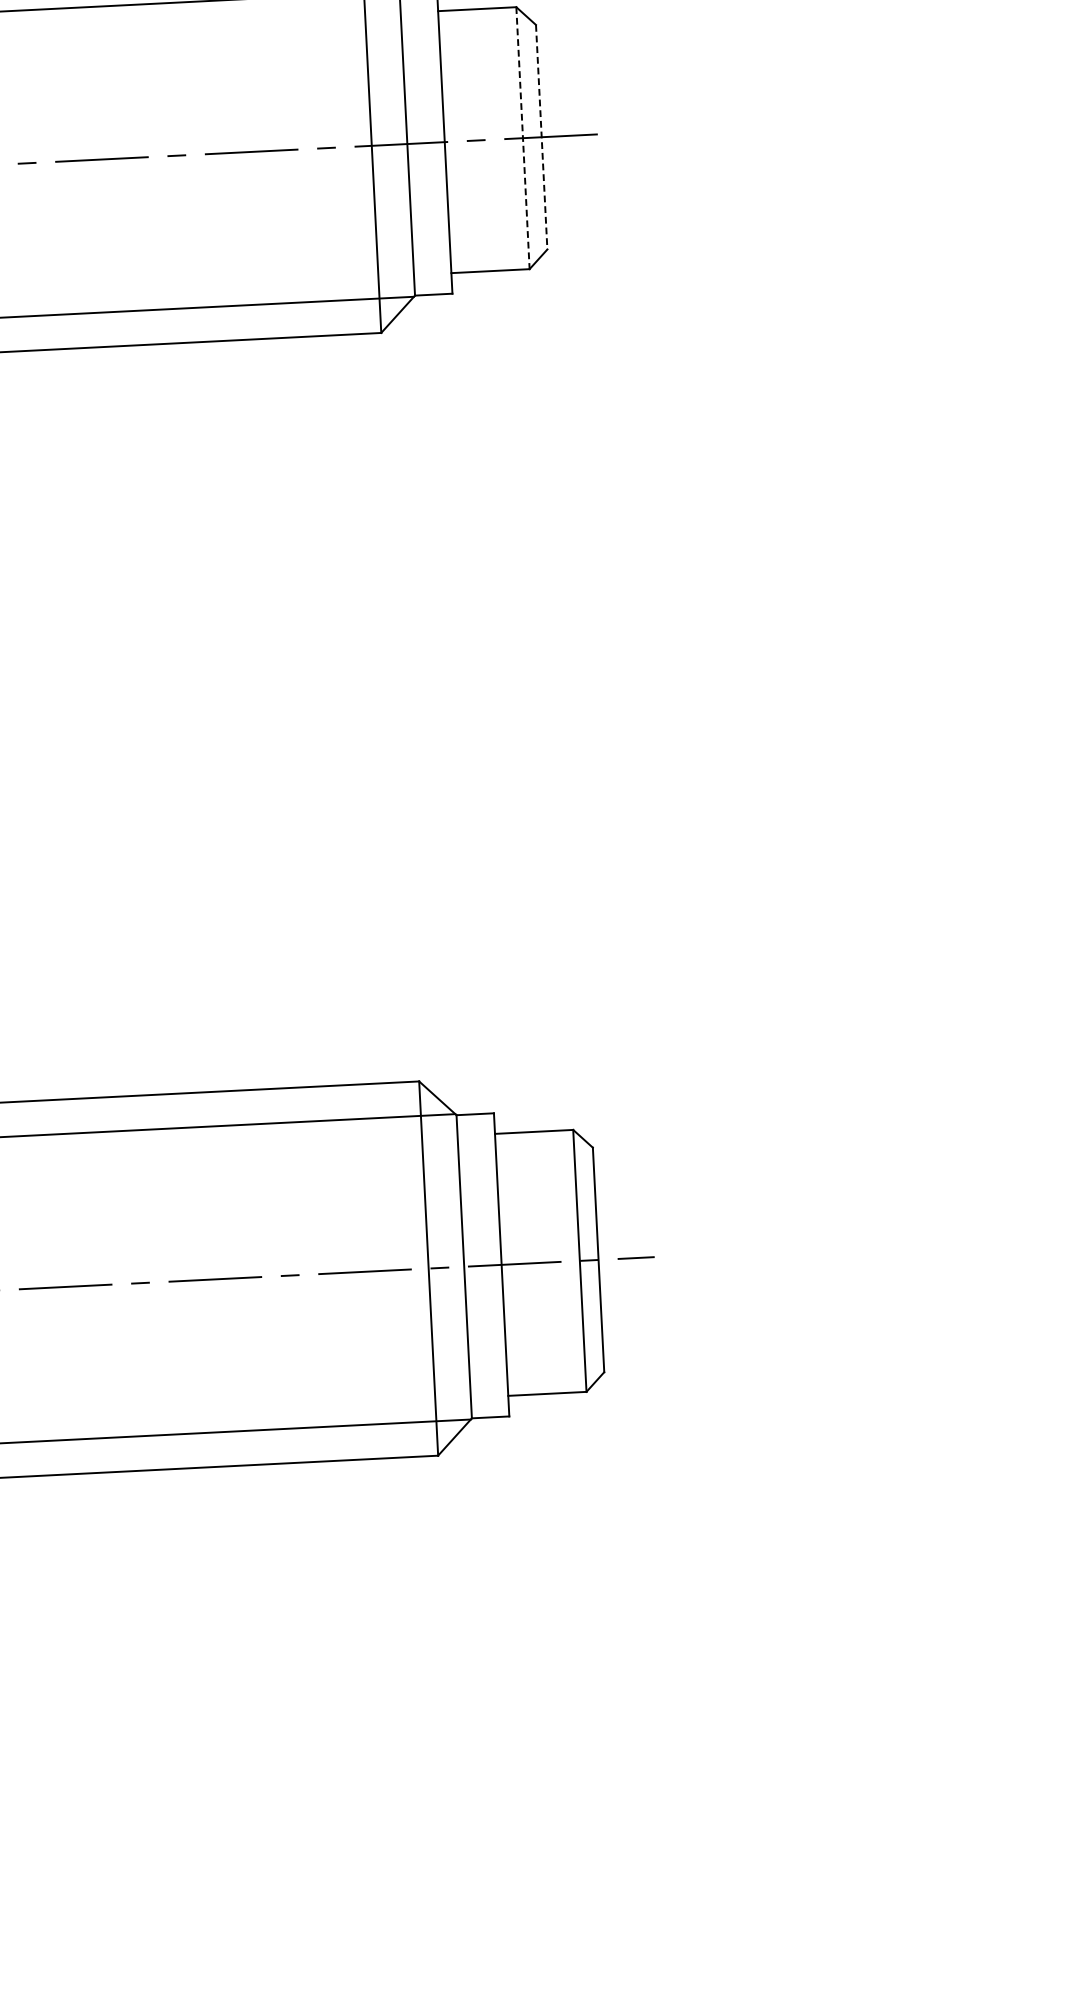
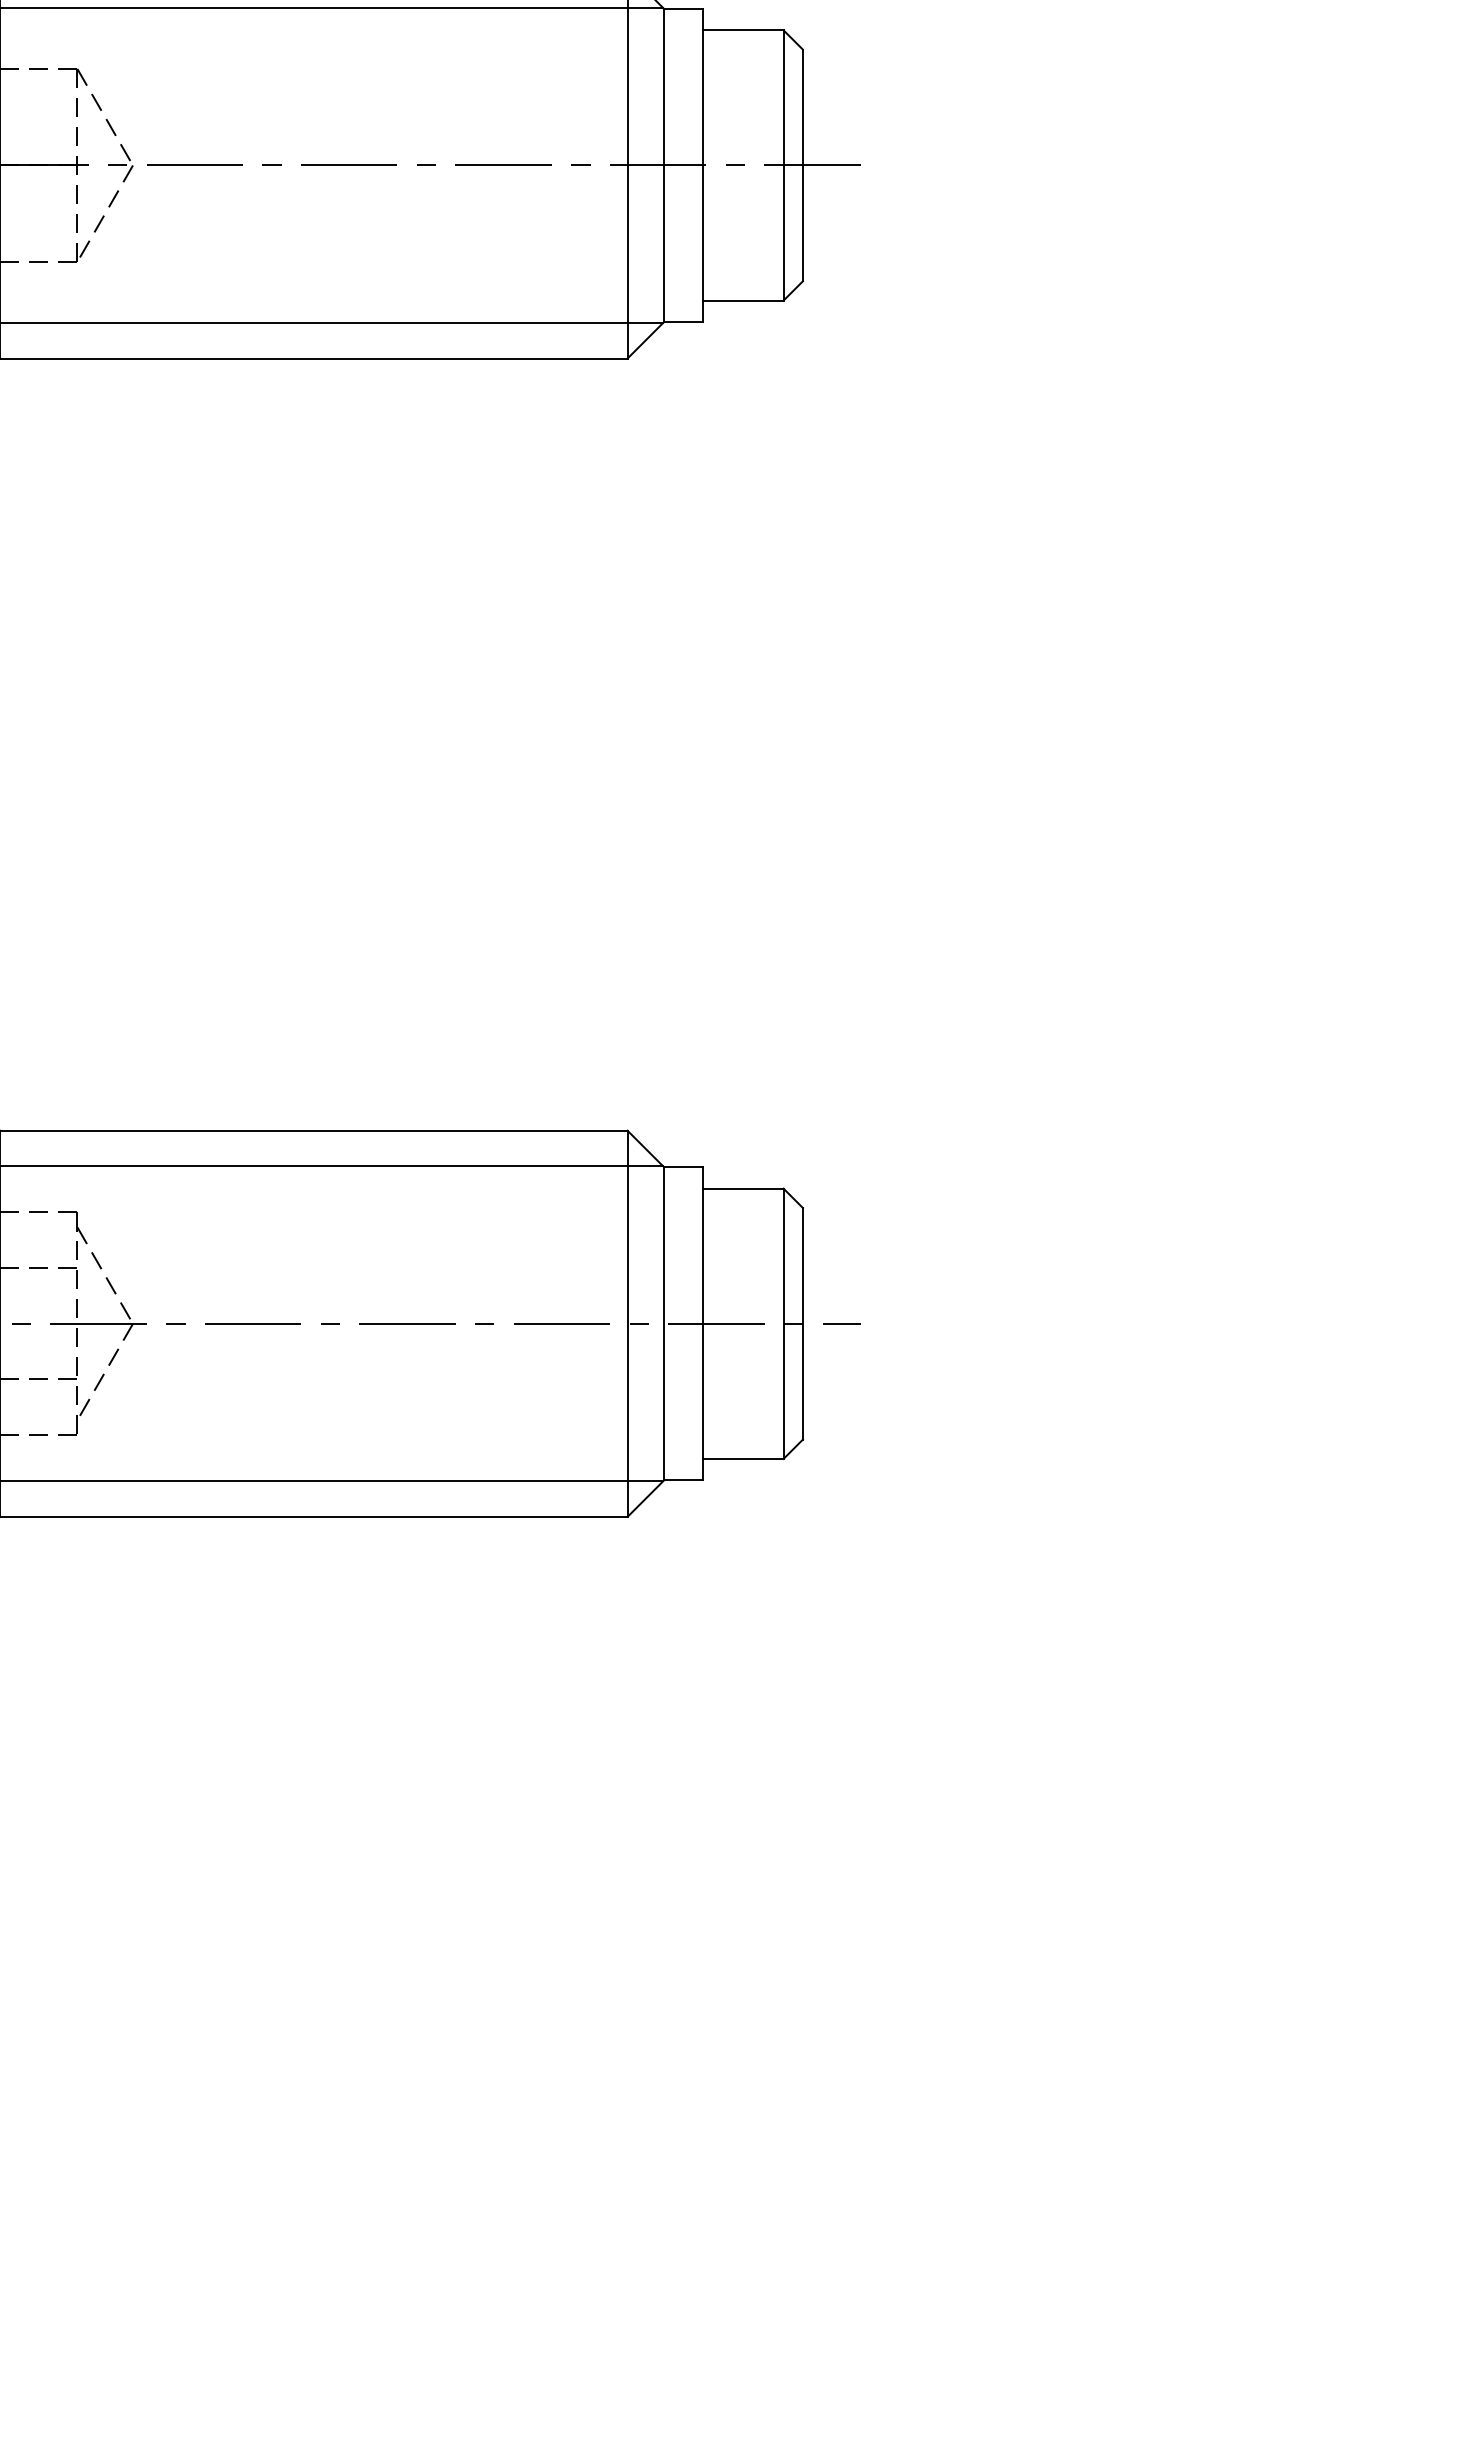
line: (541, 137) -> (802, 165), dashed -> solid
line: (522, 138) -> (783, 165), dashed -> solid

